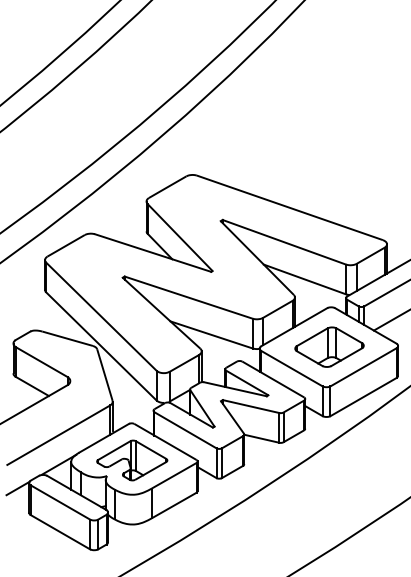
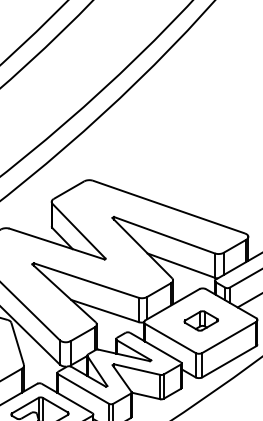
part: (329, 346) -> (201, 320), size x0.6

